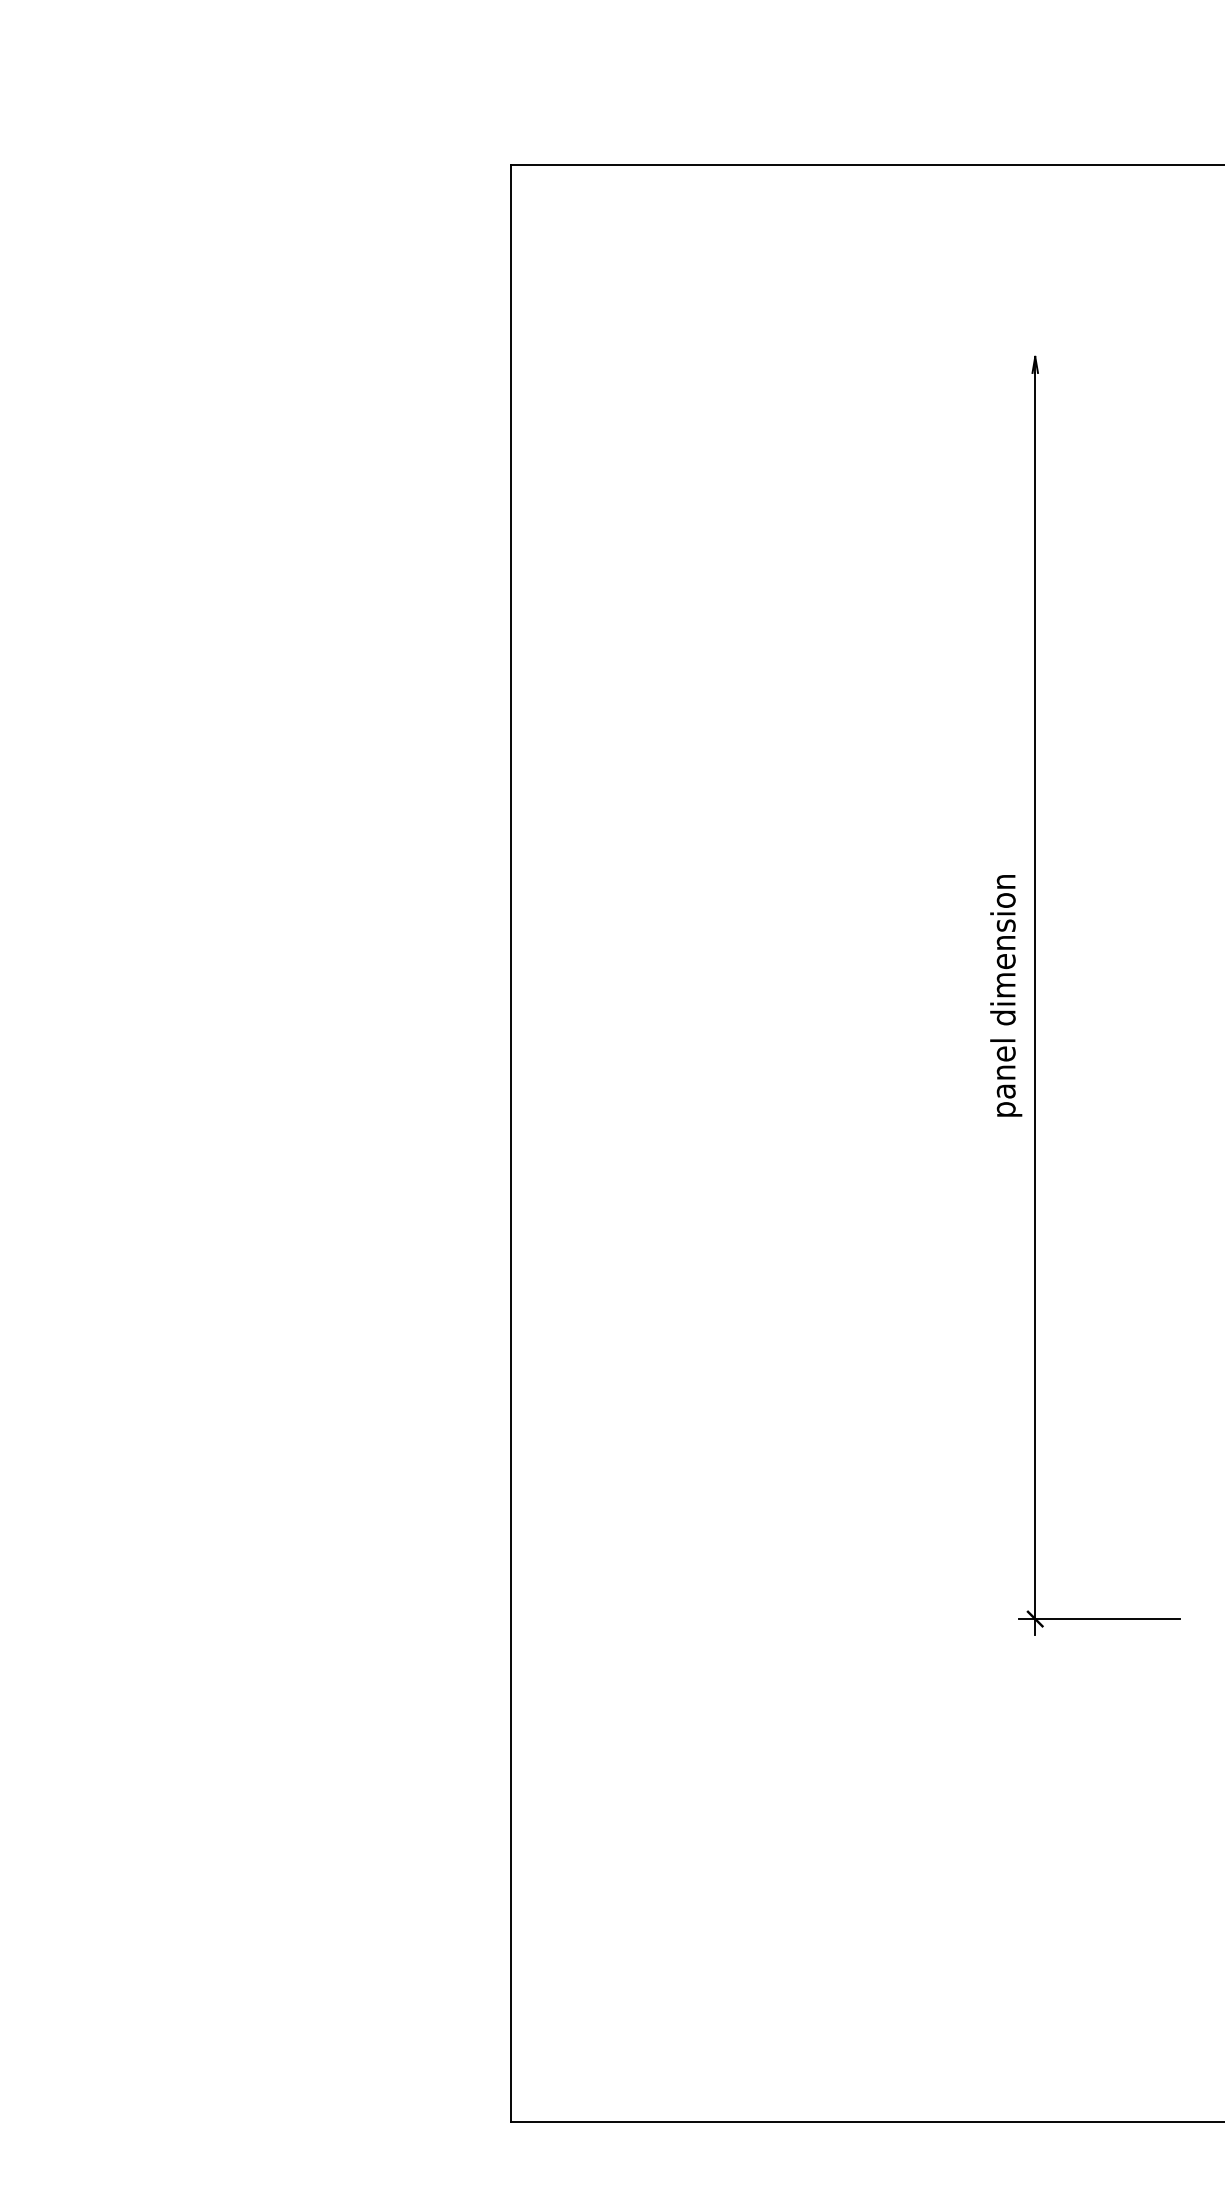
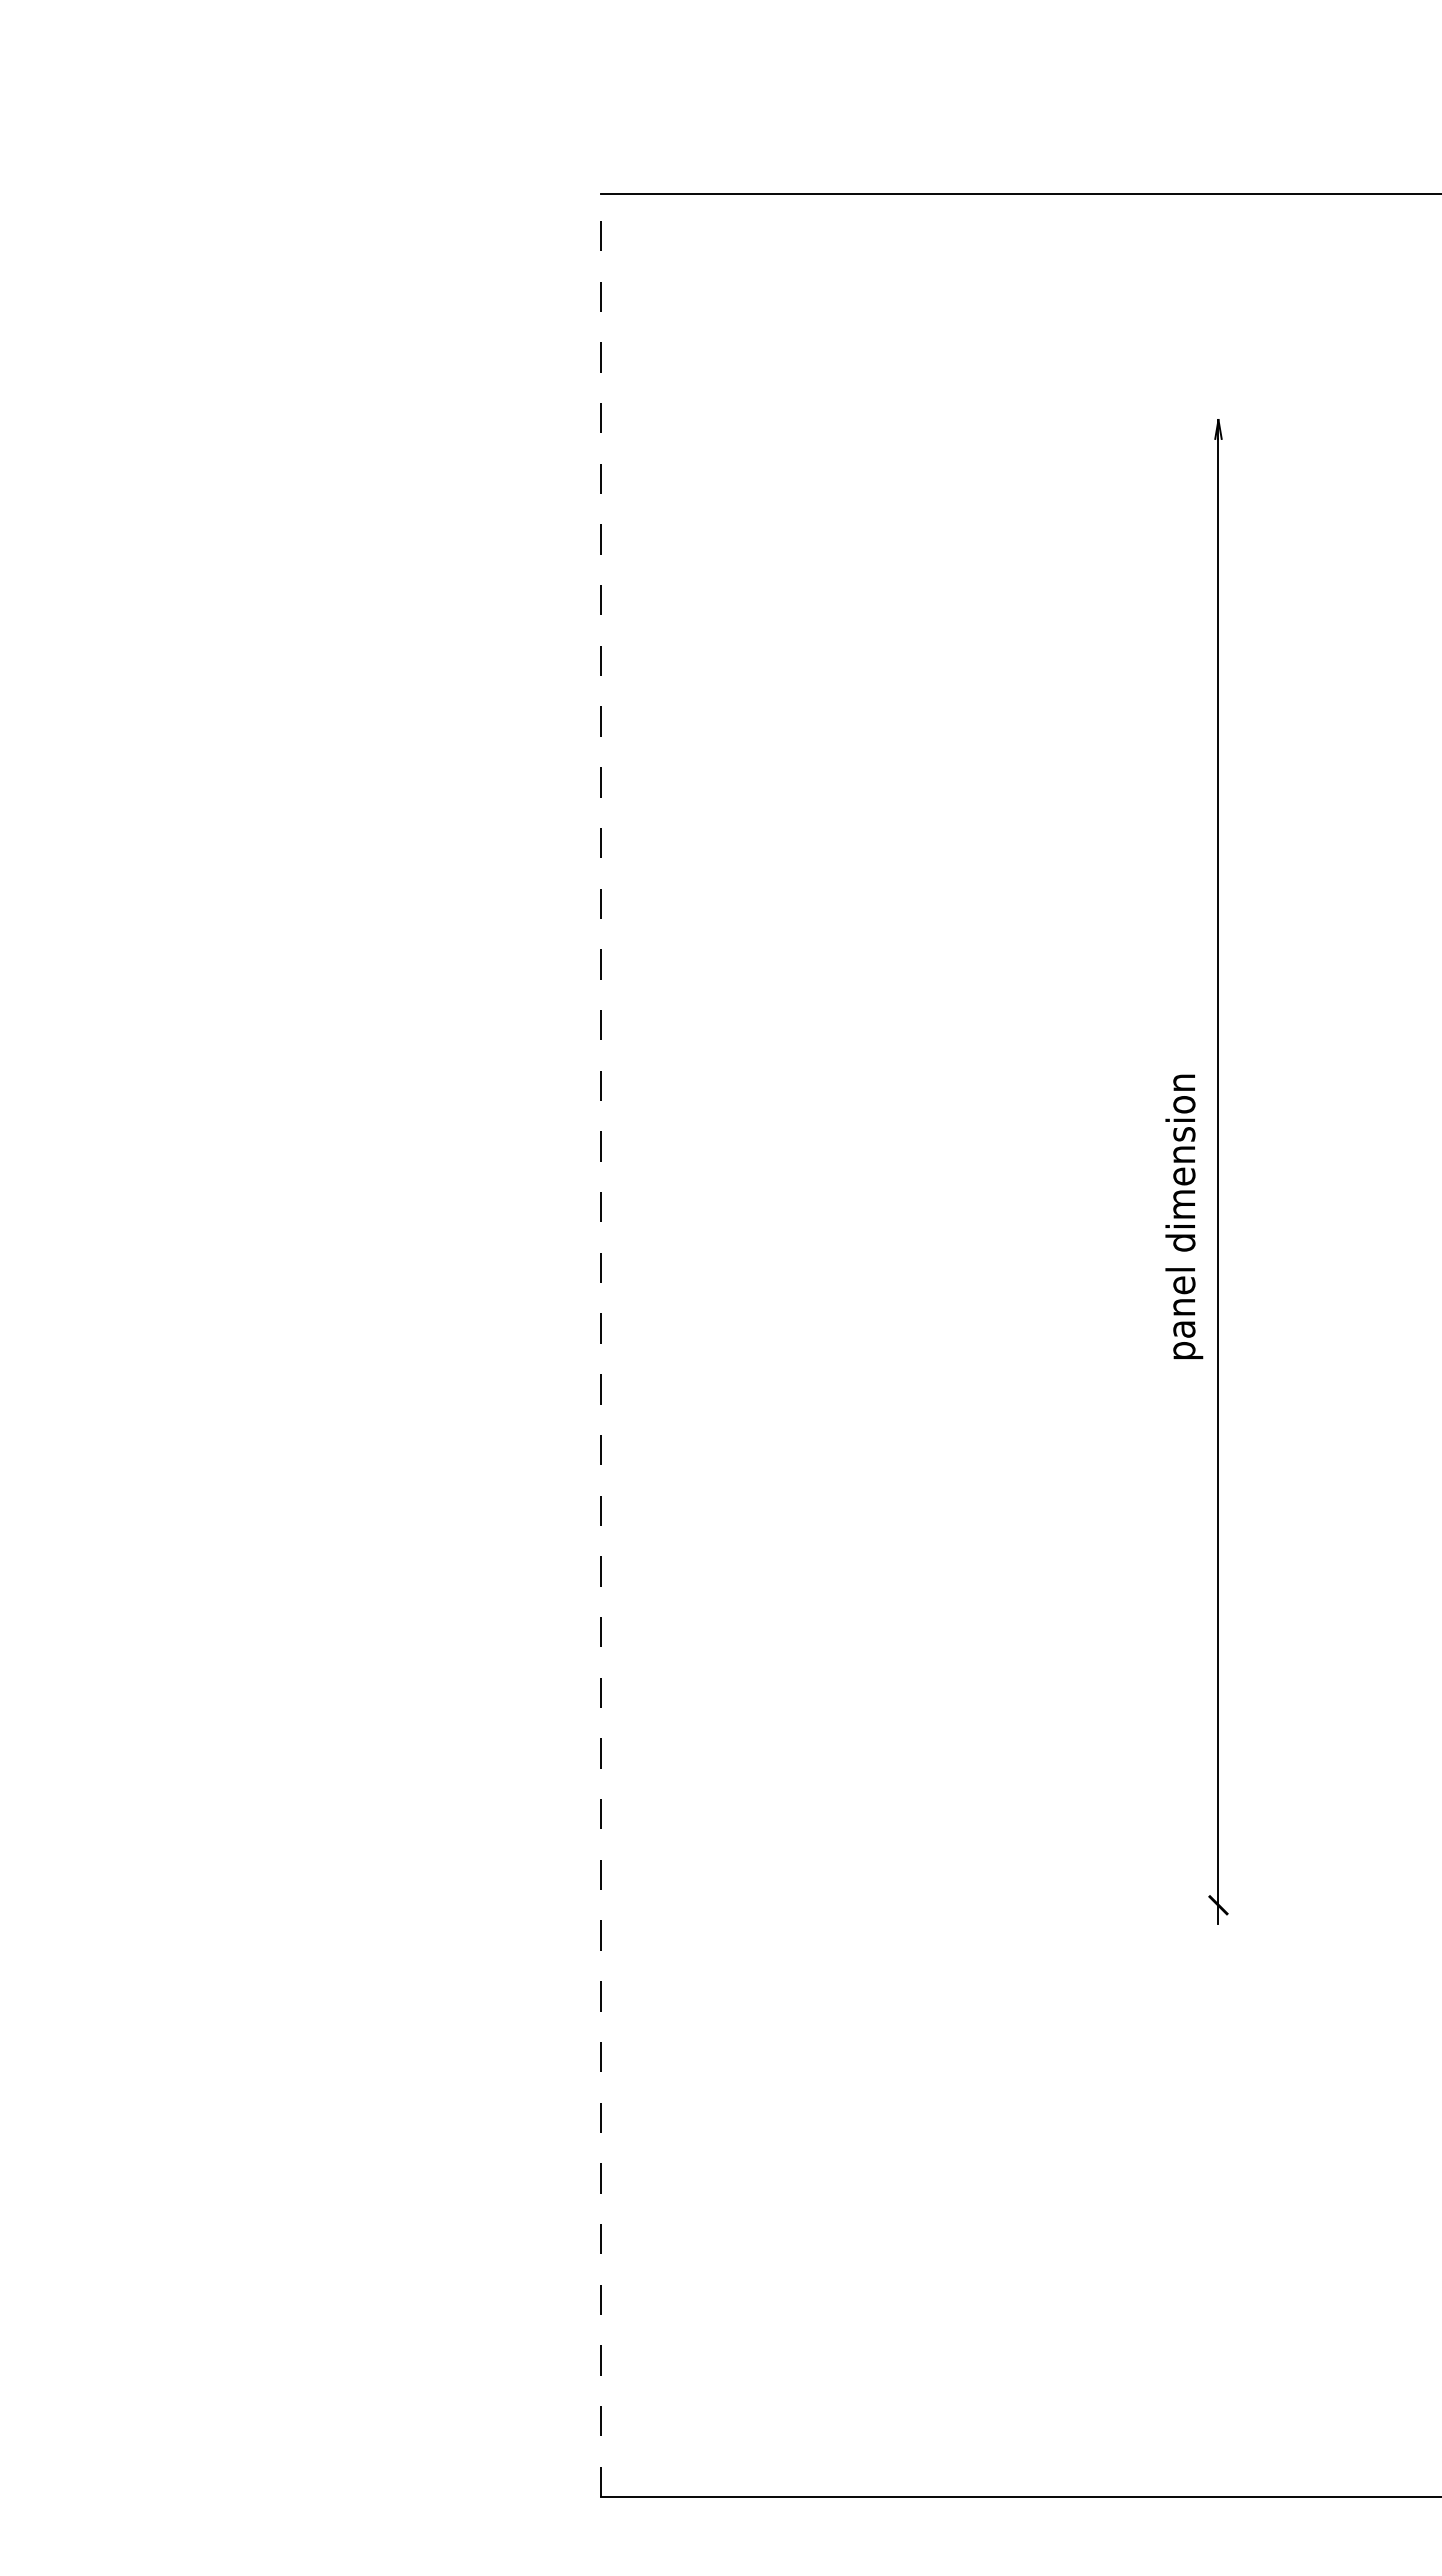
text: (1006, 995) -> (1184, 1216), moved
line: (510, 1143) -> (601, 1345), solid -> dashed
line: (1099, 1619) -> (1294, 1905), removed

